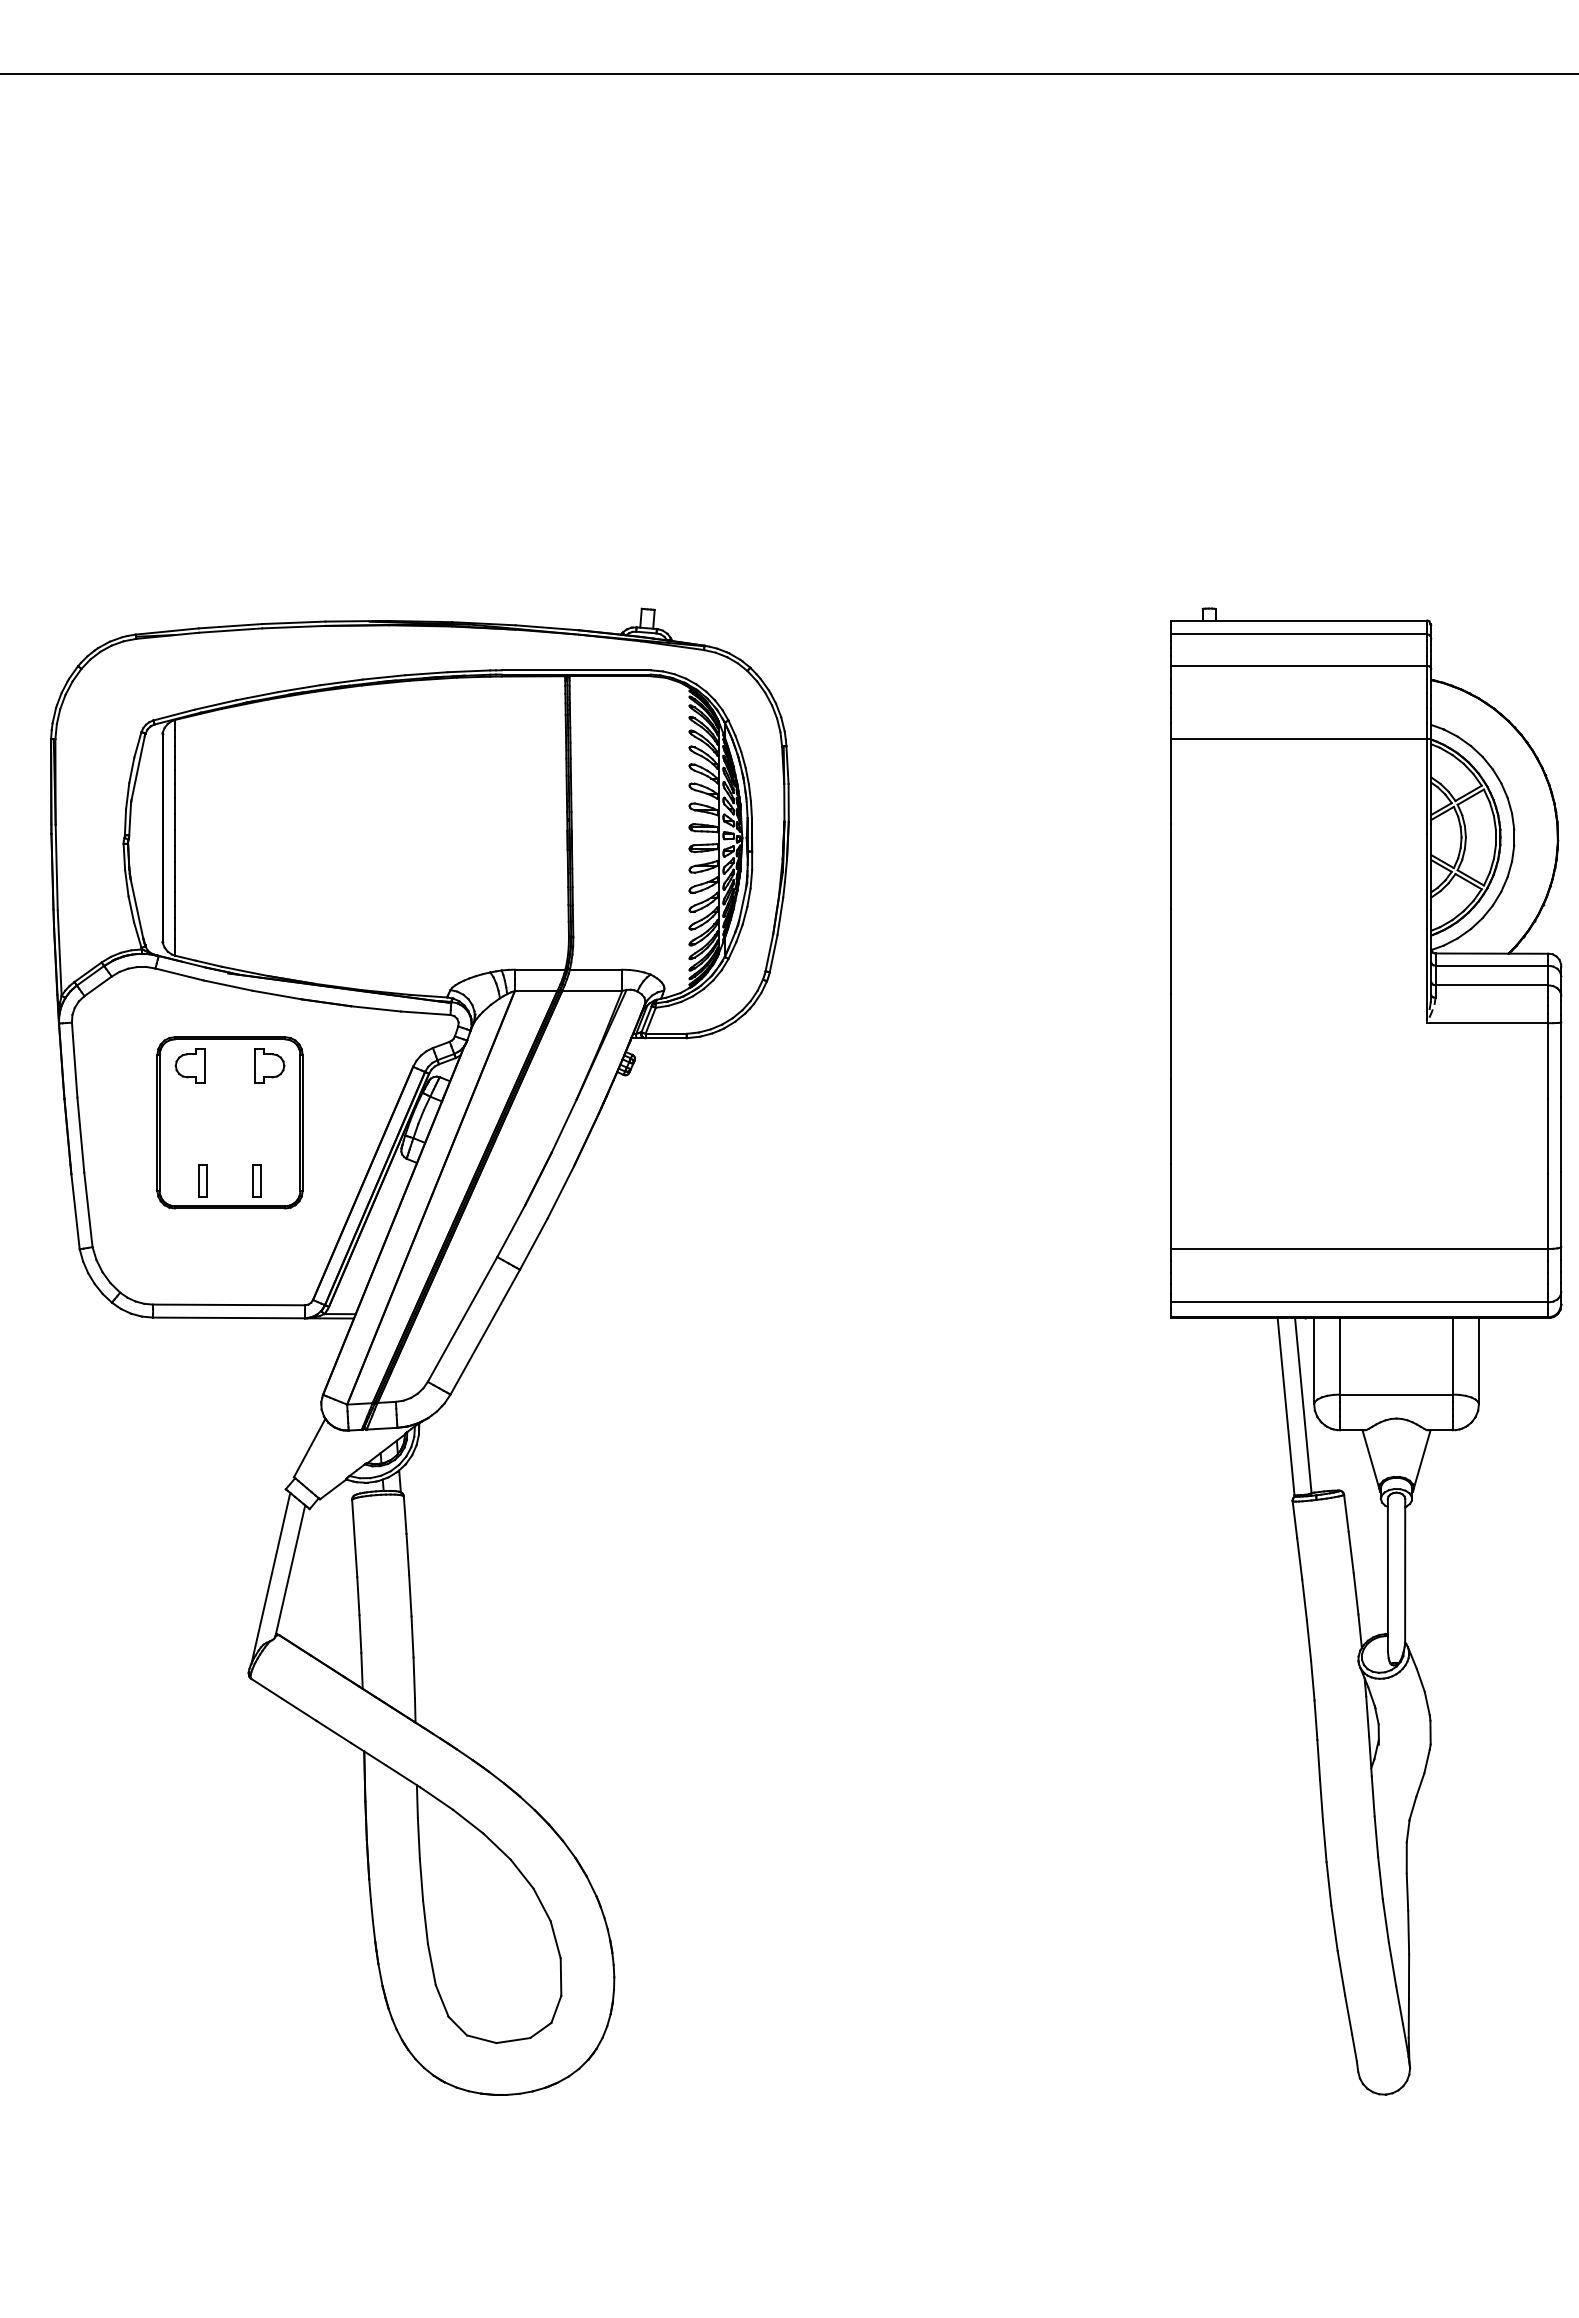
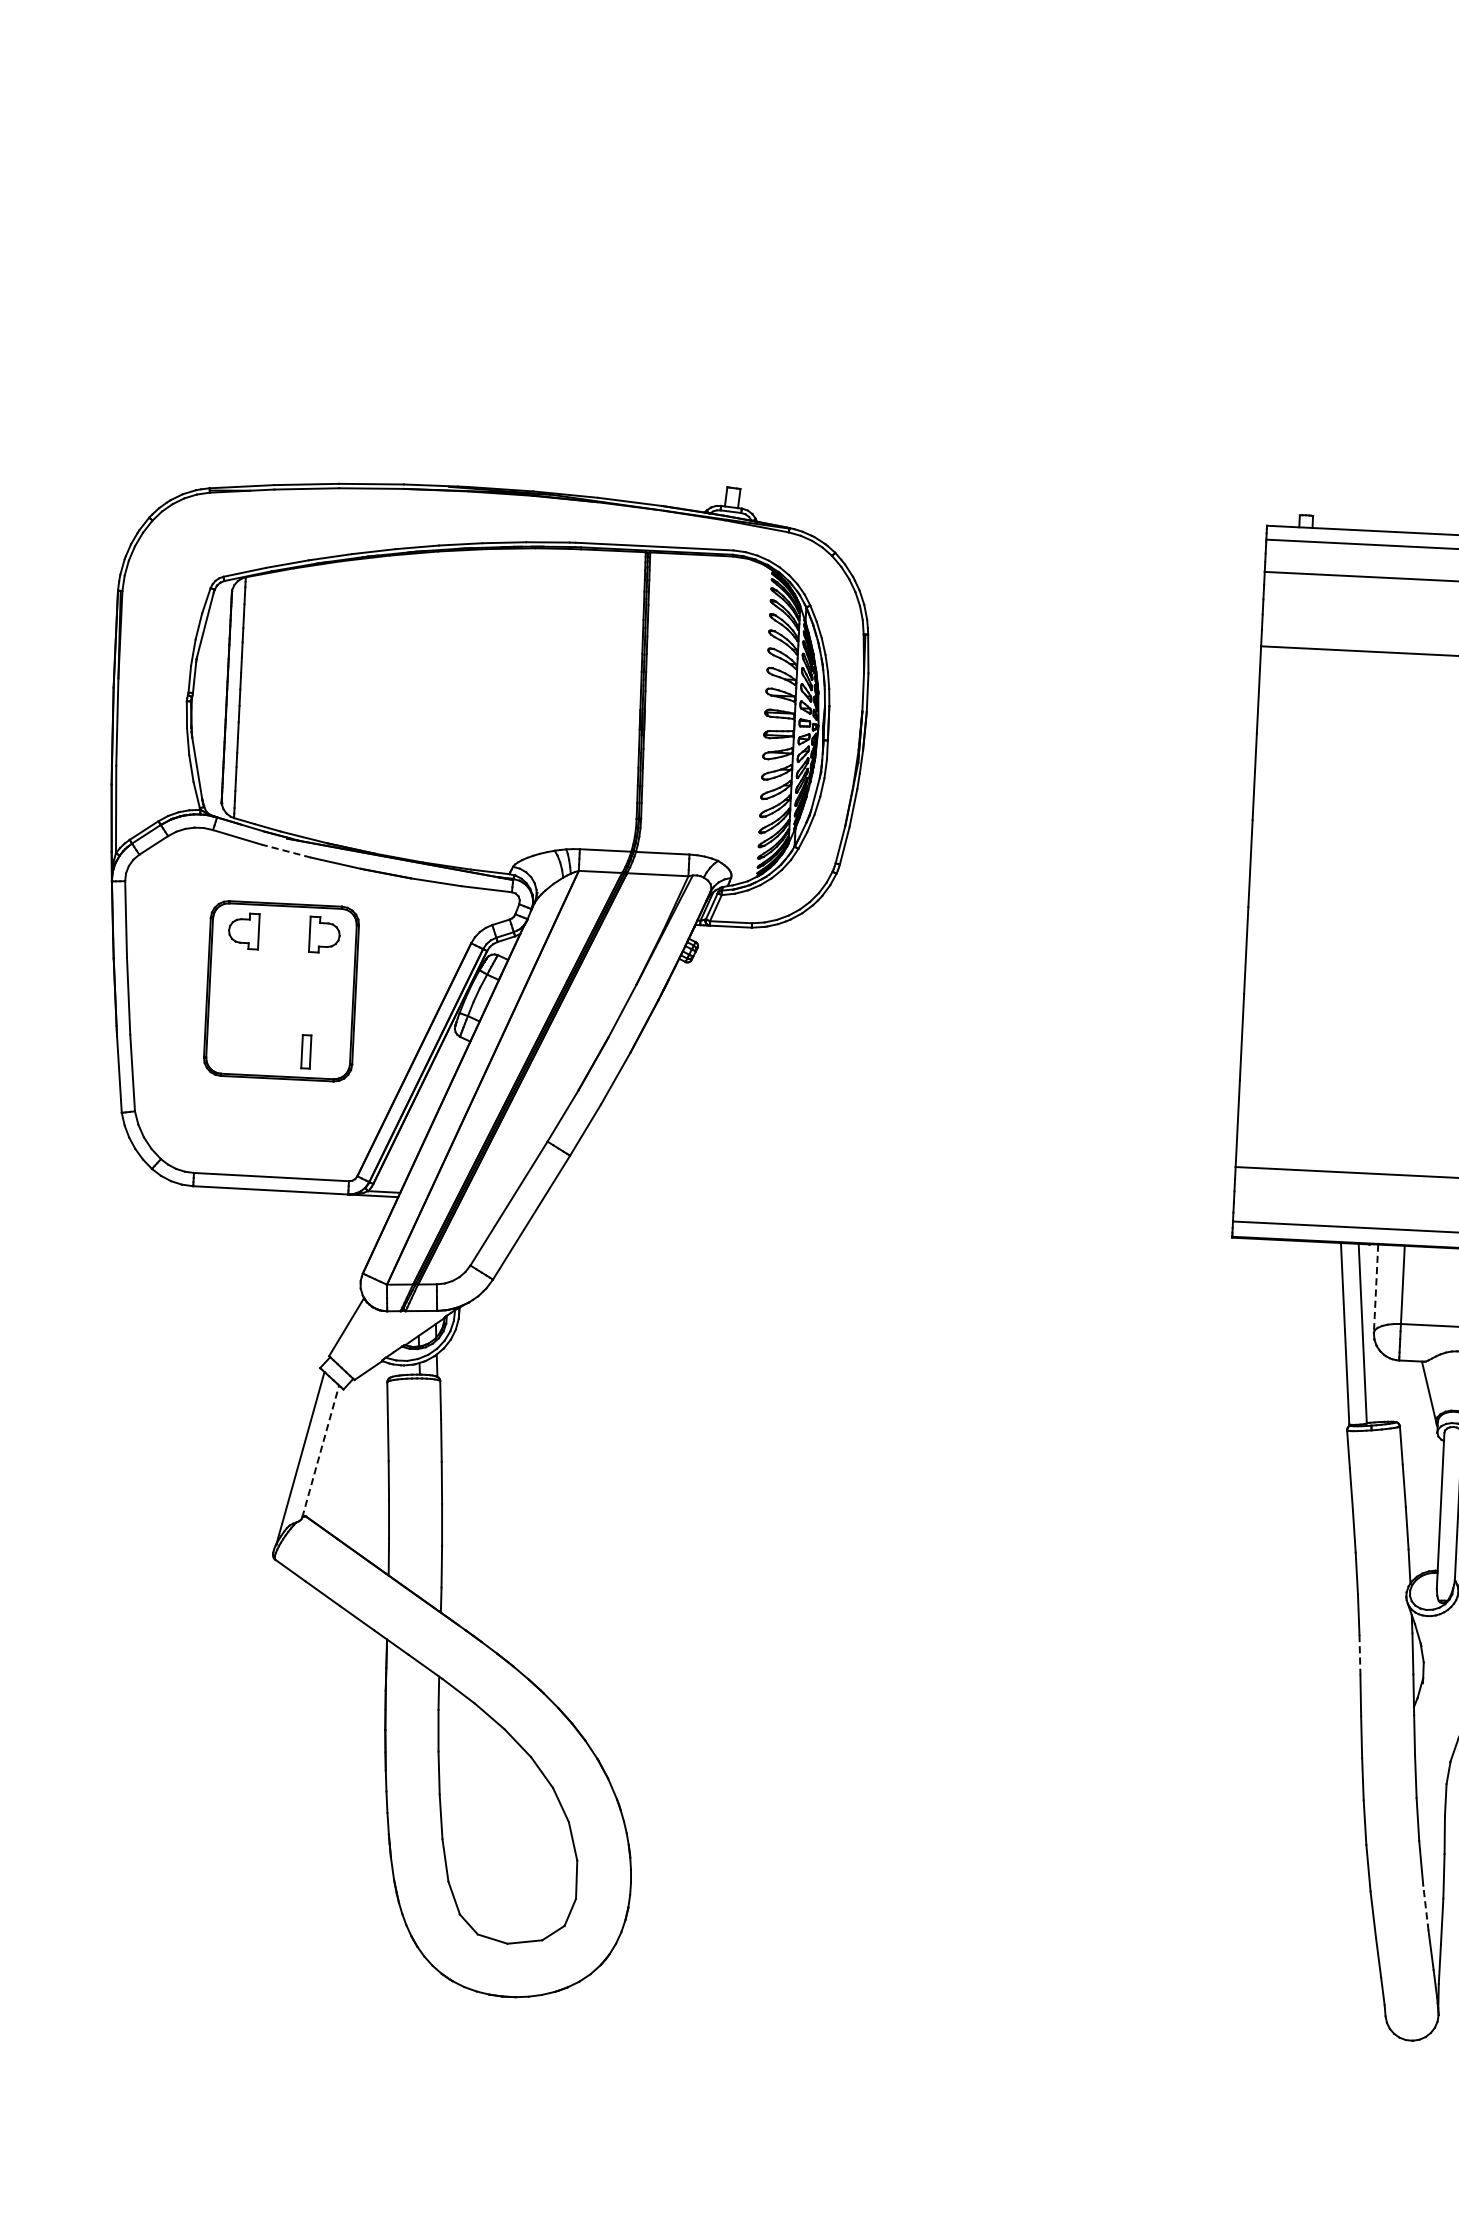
line: (228, 985) -> (286, 851), solid -> dashed
part: (202, 1180) -> (250, 1048), removed
line: (1314, 1361) -> (1376, 1288), solid -> dashed
line: (290, 1570) -> (320, 1451), solid -> dashed
line: (1315, 1720) -> (1359, 1655), solid -> dashed
line: (1392, 1963) -> (1425, 1907), solid -> dashed

